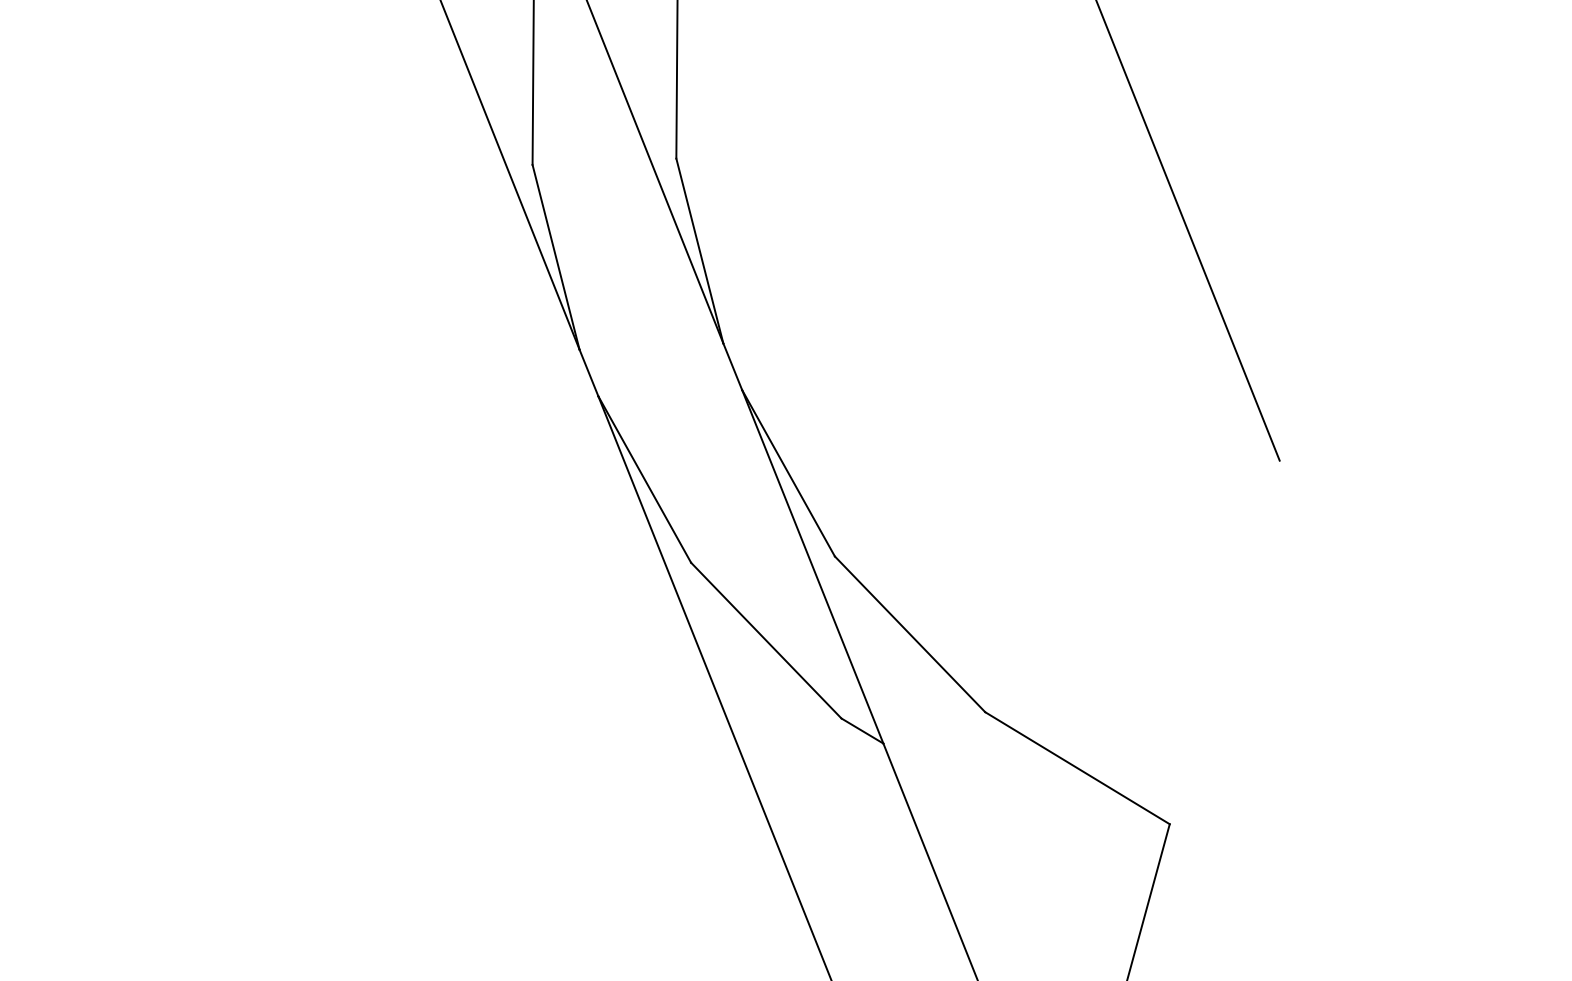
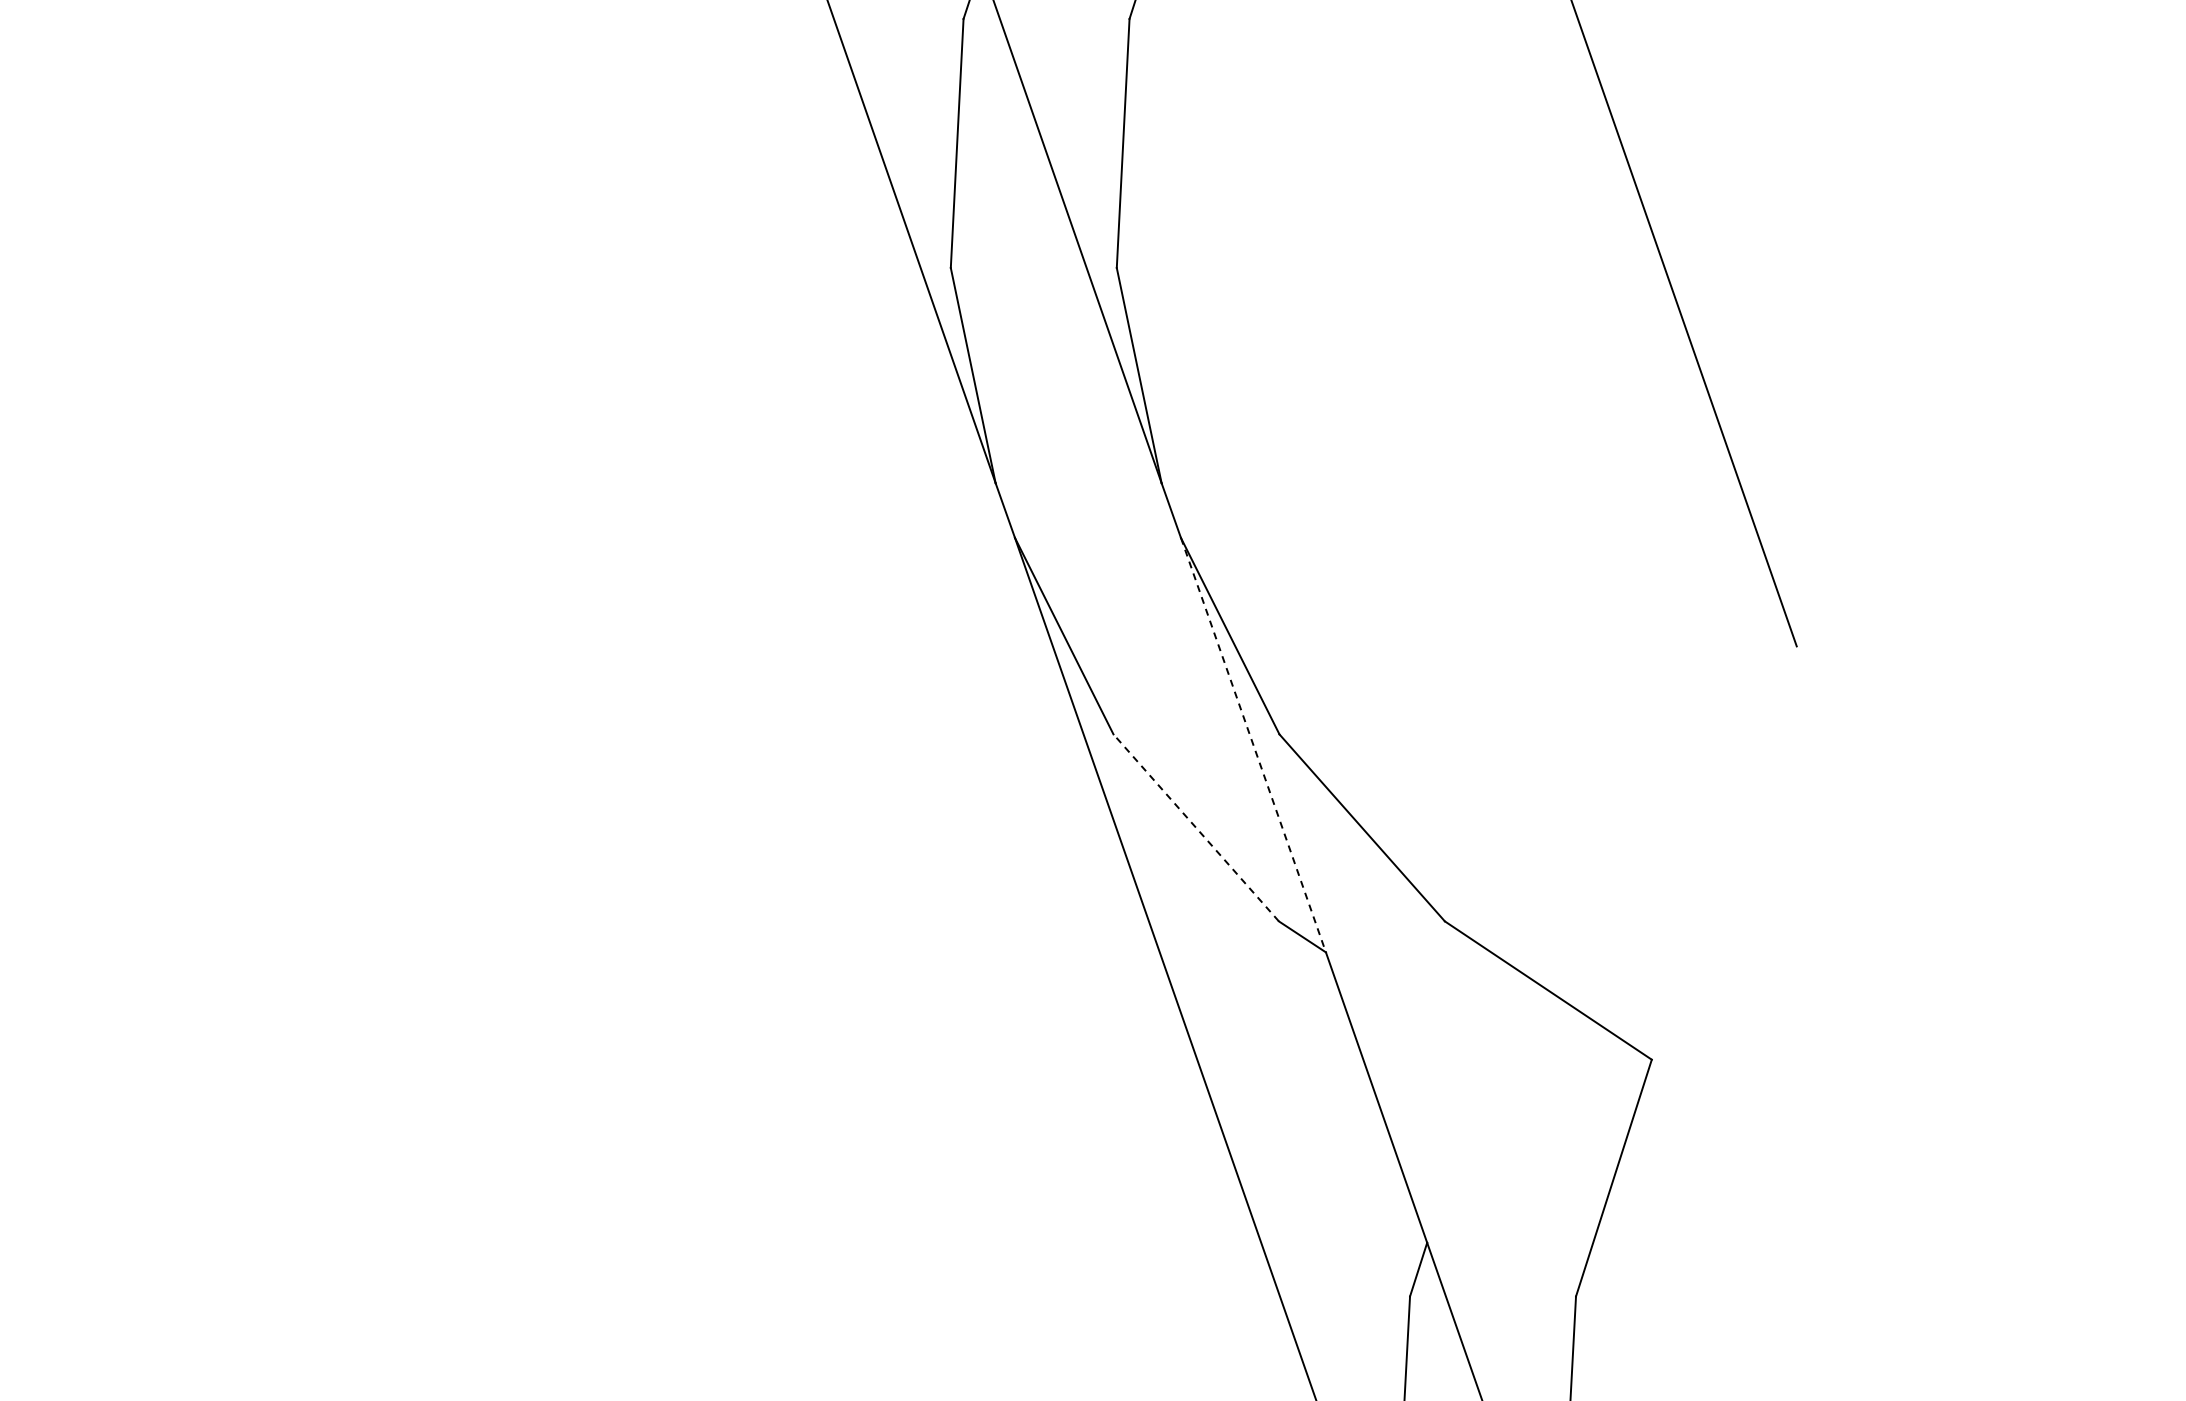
line: (812, 567) -> (1253, 745), solid -> dashed
line: (766, 640) -> (1196, 827), solid -> dashed

